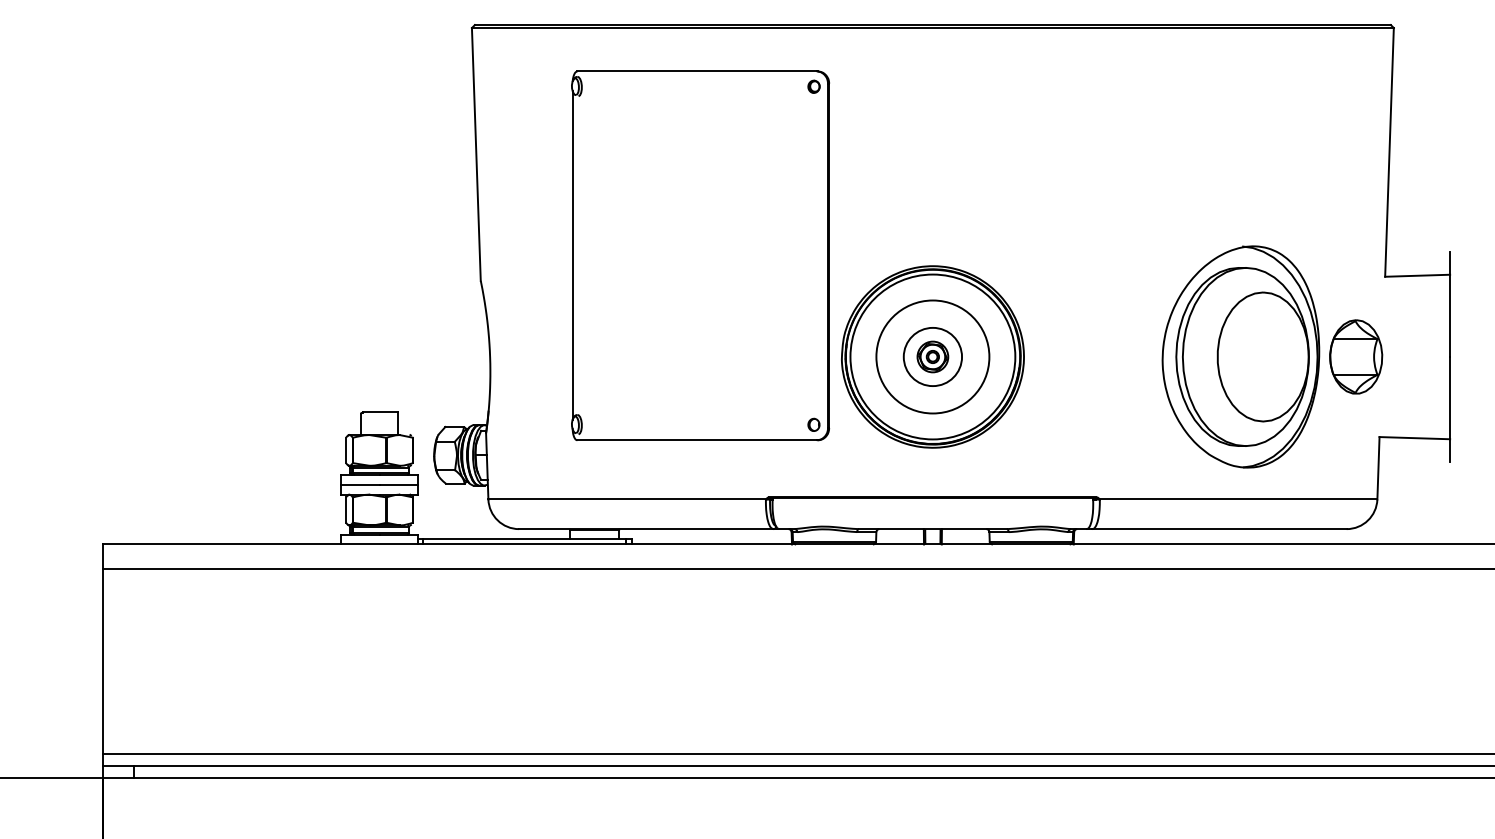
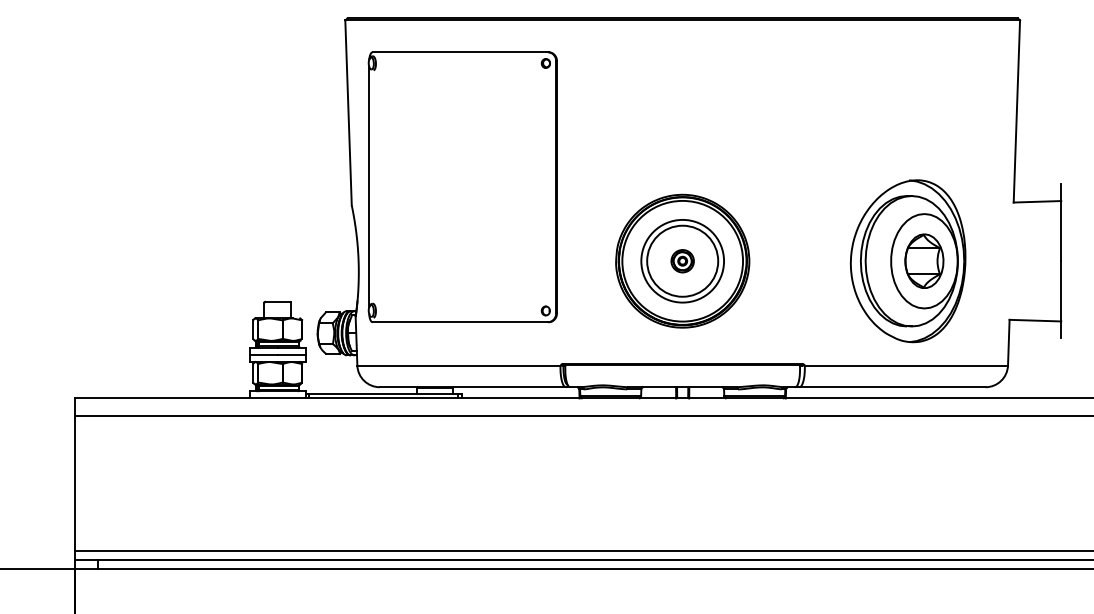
part: (700, 255) -> (462, 186), moved
circle: (932, 356) -> (682, 260), size x1.67
part: (1356, 356) -> (924, 260), moved

